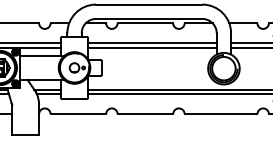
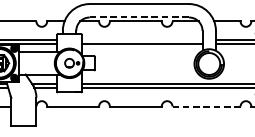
line: (149, 18) -> (139, 17), solid -> dashed
line: (151, 42) -> (141, 39), removed
line: (221, 114) -> (206, 106), solid -> dashed

